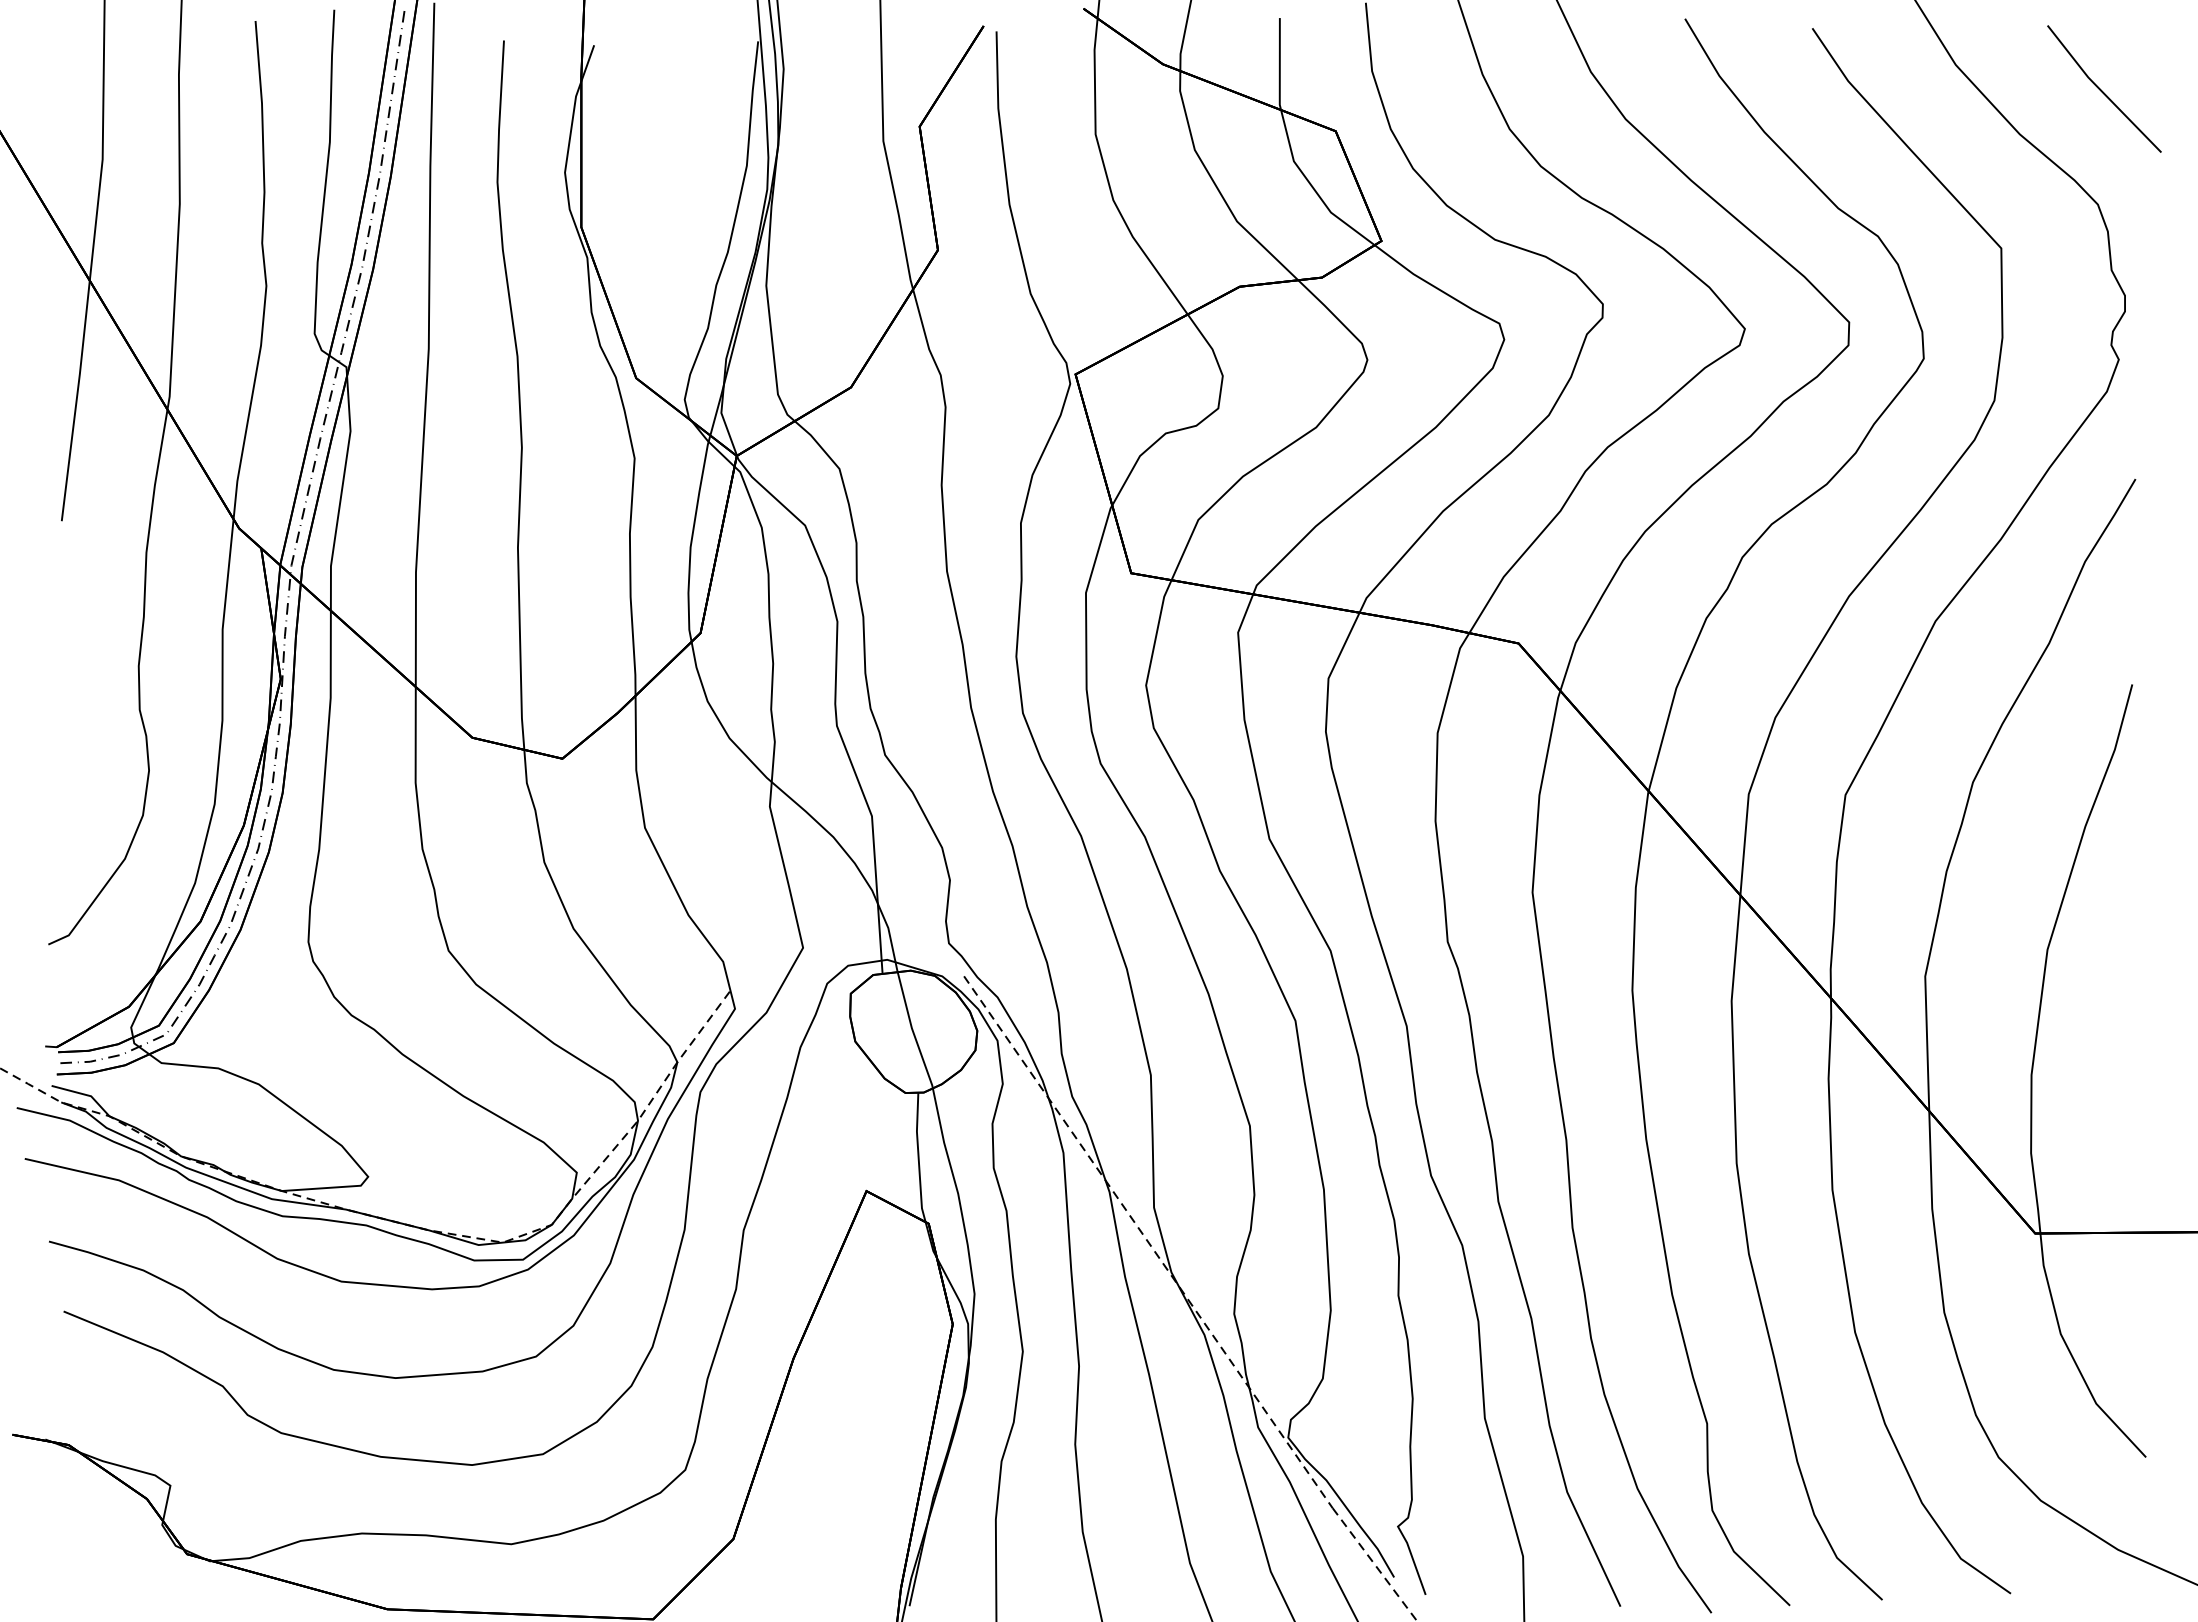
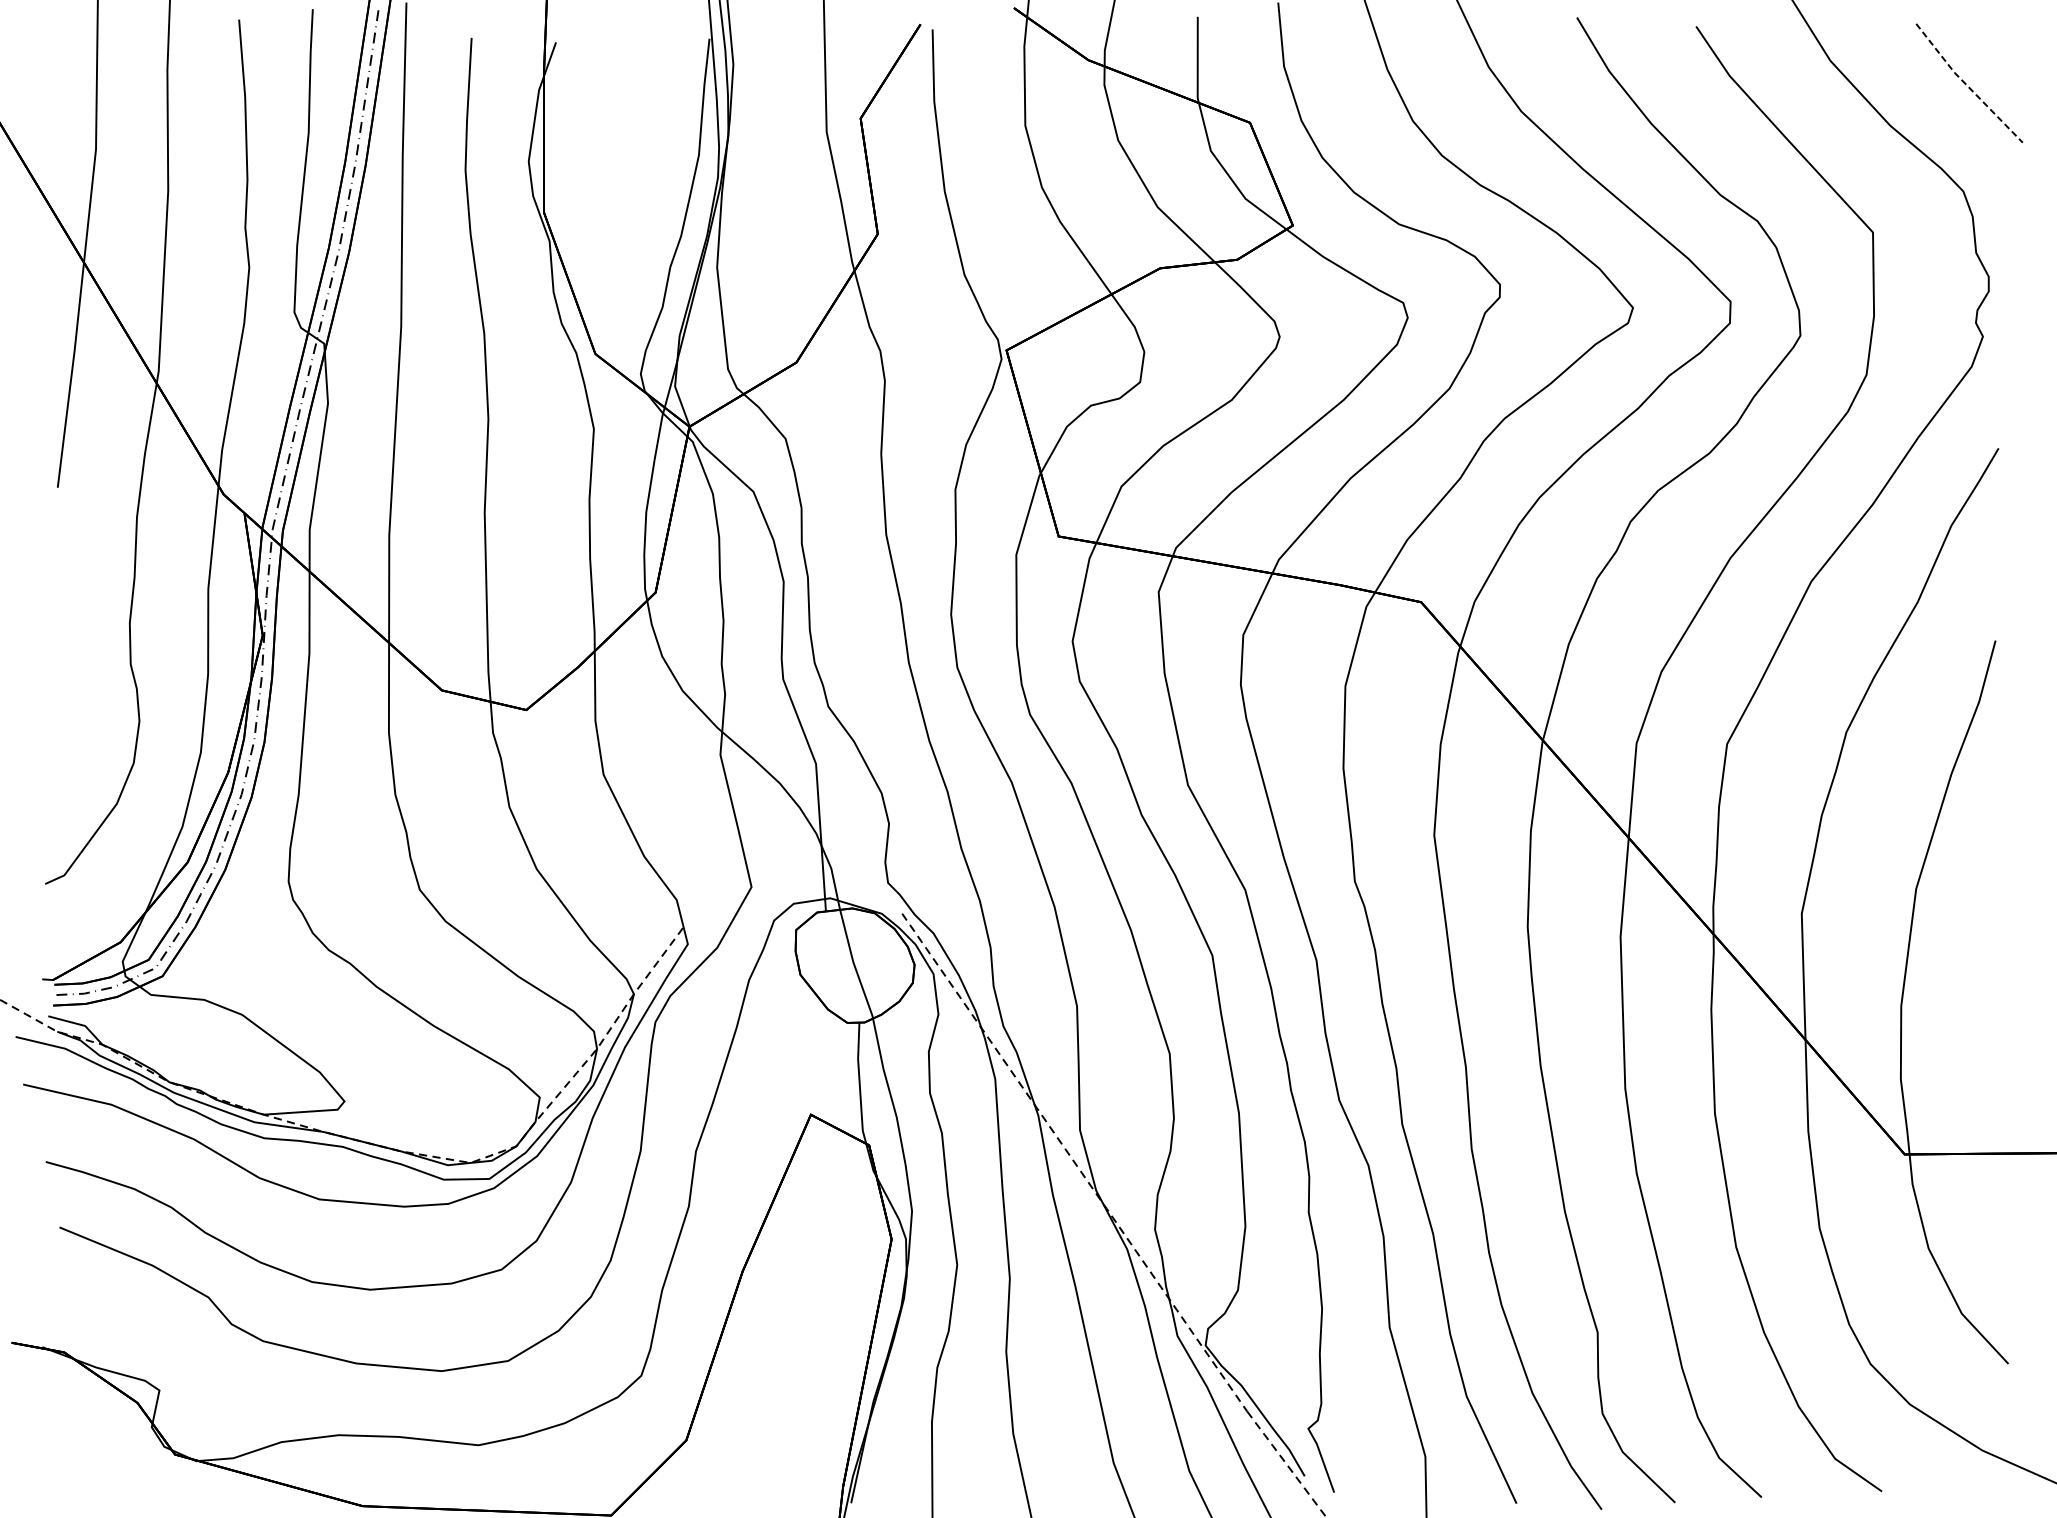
line: (2101, 91) -> (1966, 85), solid -> dashed

